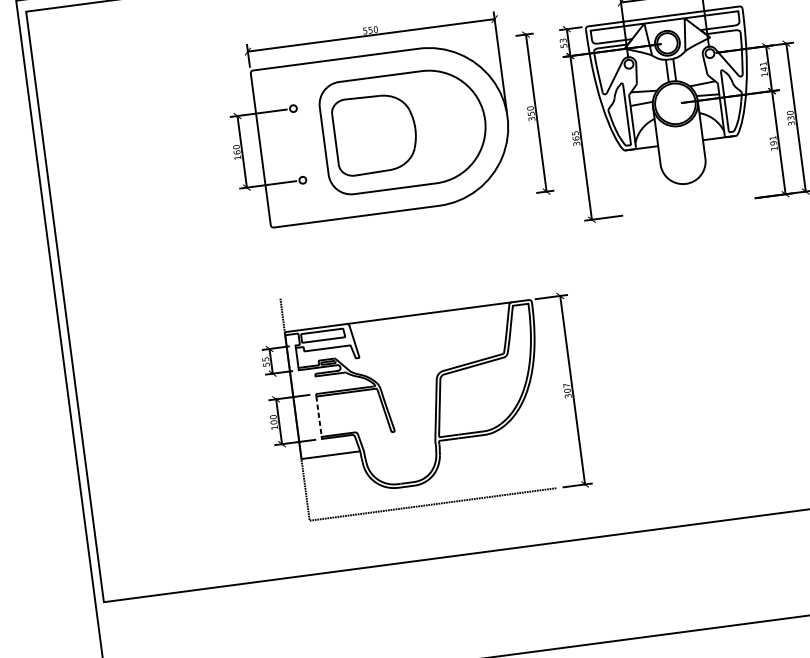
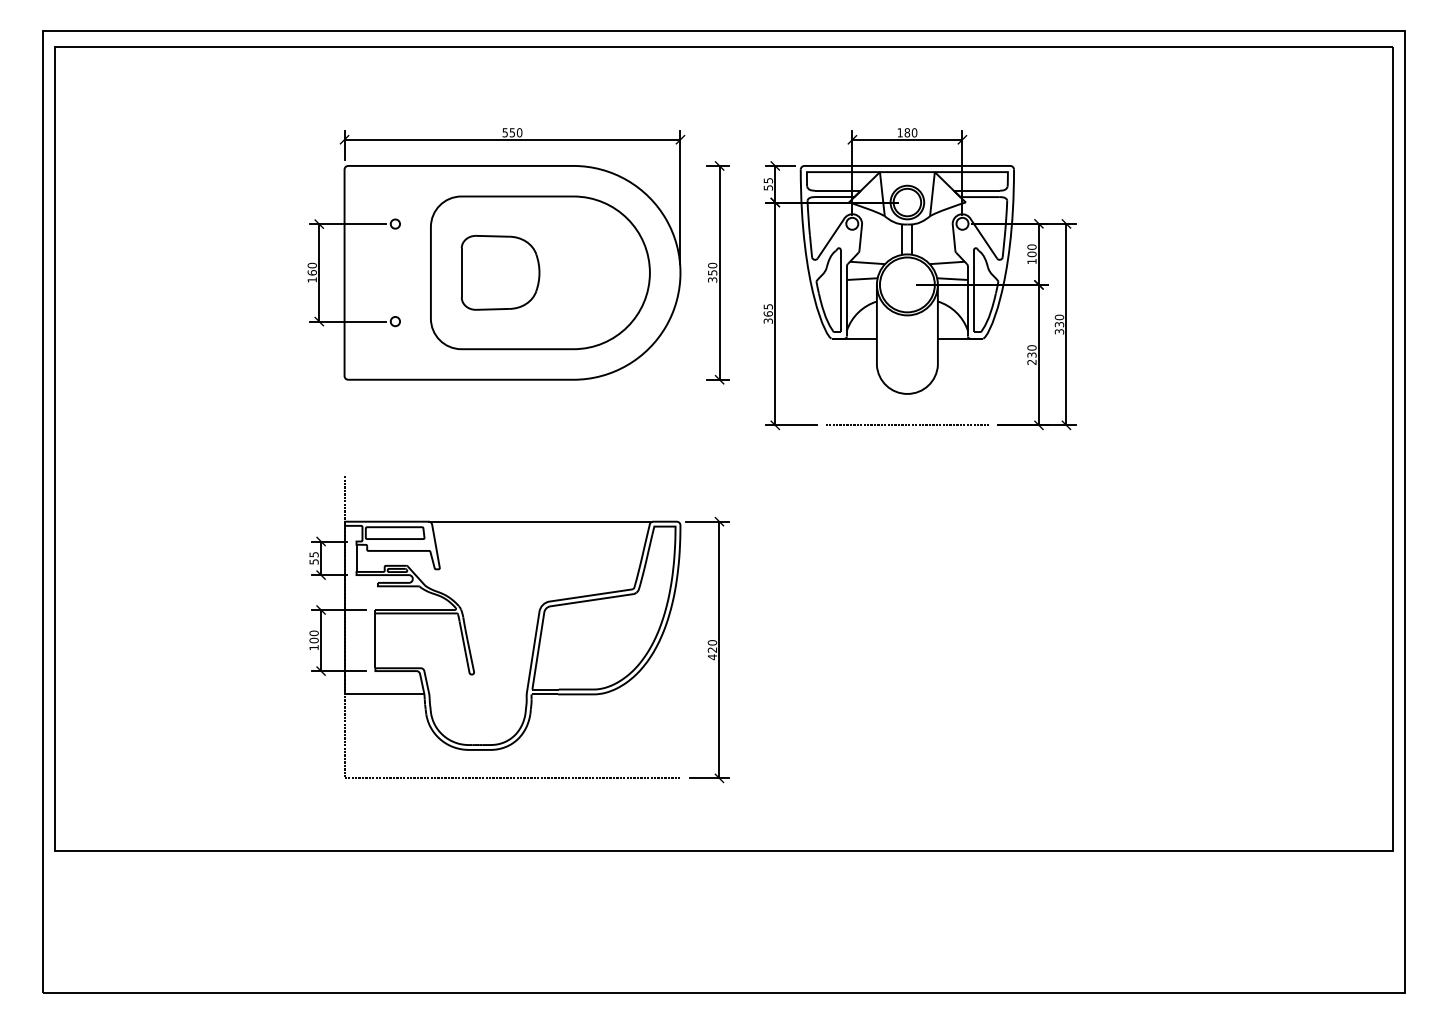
text: (562, 40) -> (767, 180), 53 -> 55
text: (763, 66) -> (1031, 250), 141 -> 100
part: (375, 134) -> (500, 272), size x0.71
text: (773, 142) -> (1031, 354), 191 -> 230
line: (688, 206) -> (906, 424), added
text: (567, 391) -> (712, 650), 307 -> 420
line: (319, 417) -> (375, 641), dashed -> solid

